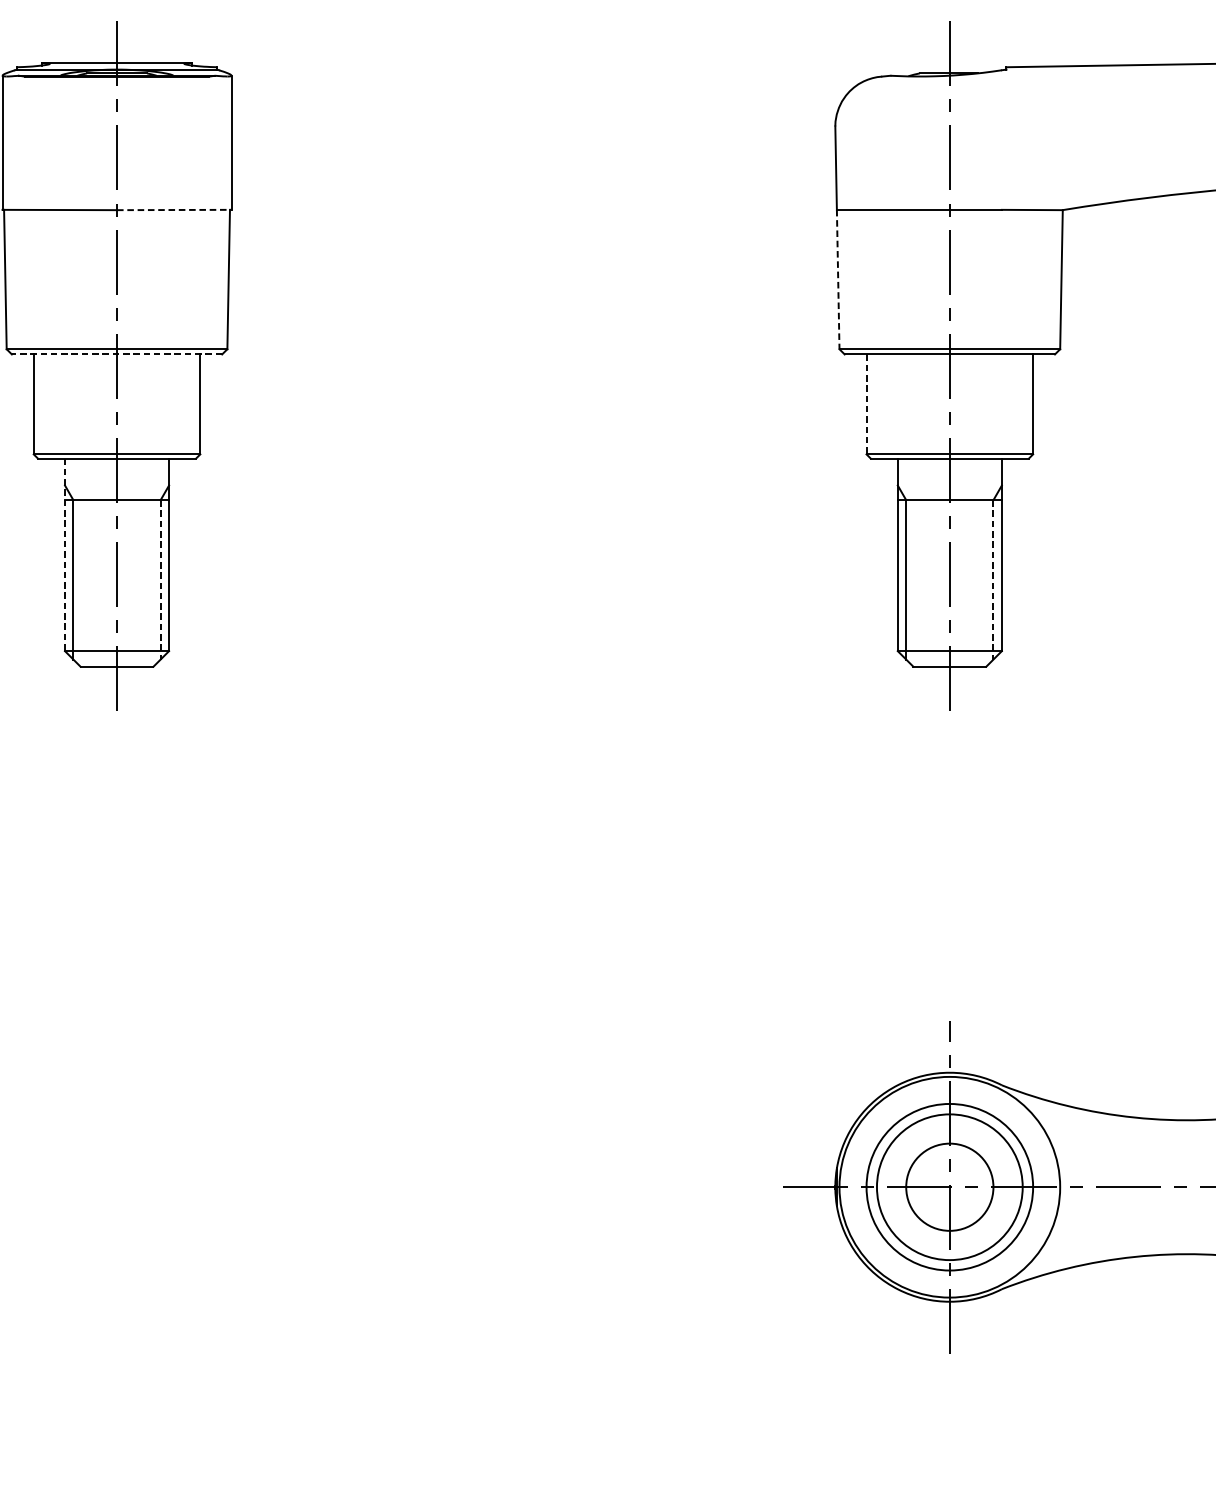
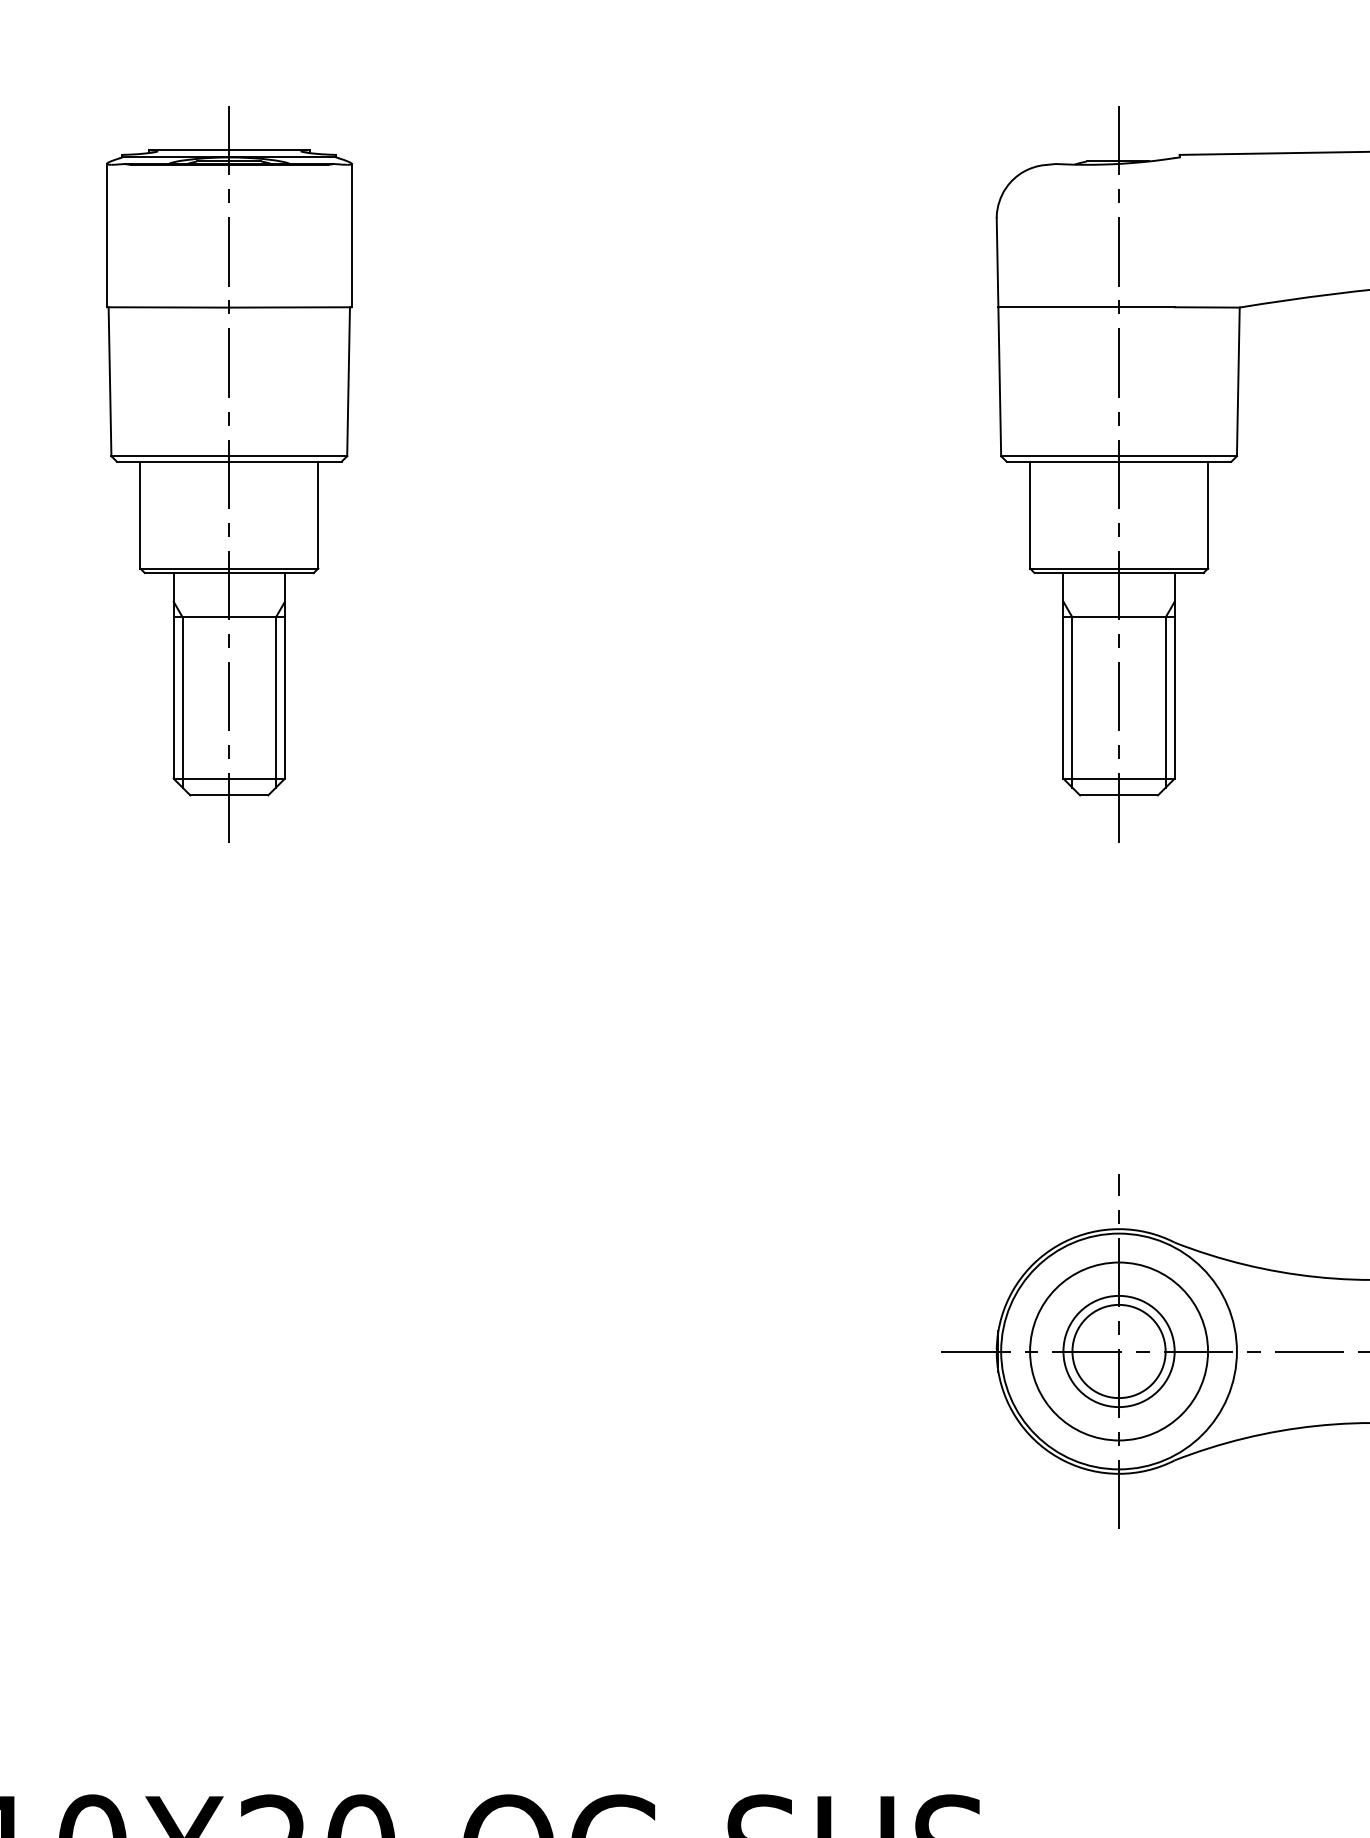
line: (174, 210) -> (290, 307), dashed -> solid
line: (837, 280) -> (999, 382), dashed -> solid
line: (116, 354) -> (228, 461), dashed -> solid
line: (866, 404) -> (1030, 515), dashed -> solid
line: (64, 554) -> (173, 675), dashed -> solid
line: (160, 580) -> (275, 703), dashed -> solid
line: (993, 580) -> (1165, 703), dashed -> solid
circle: (949, 1187) -> (1118, 1351), size x0.71

